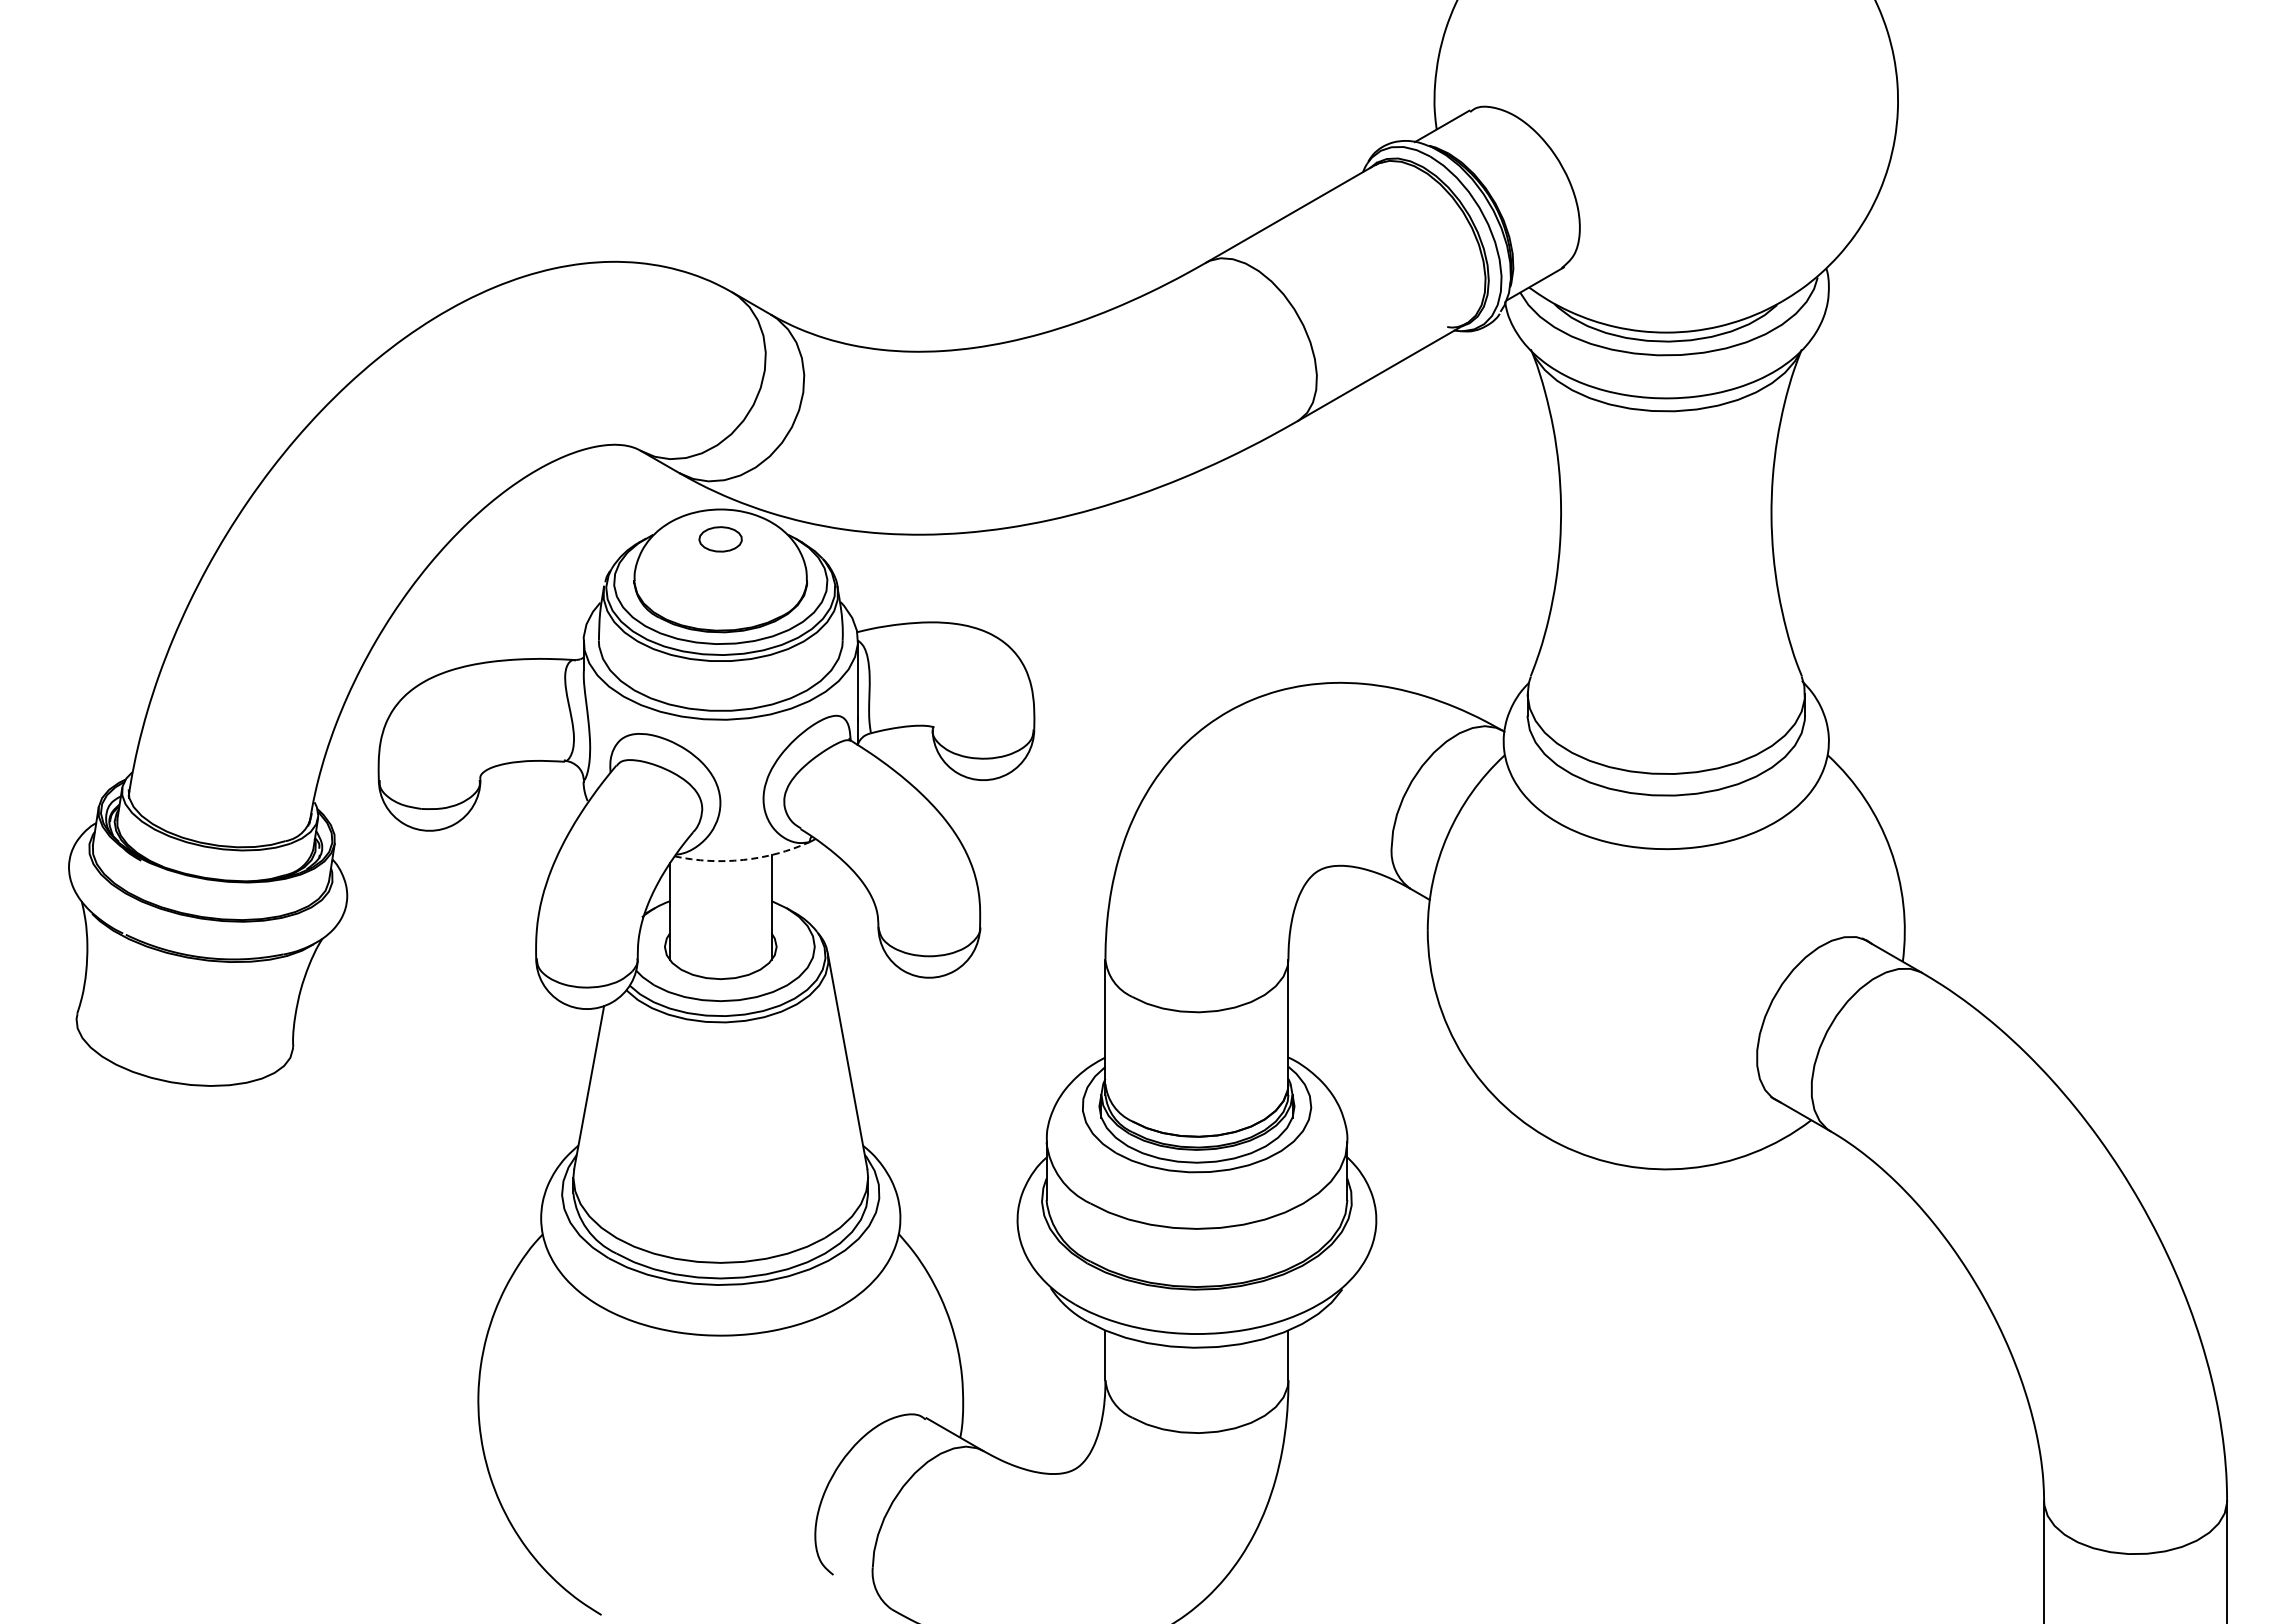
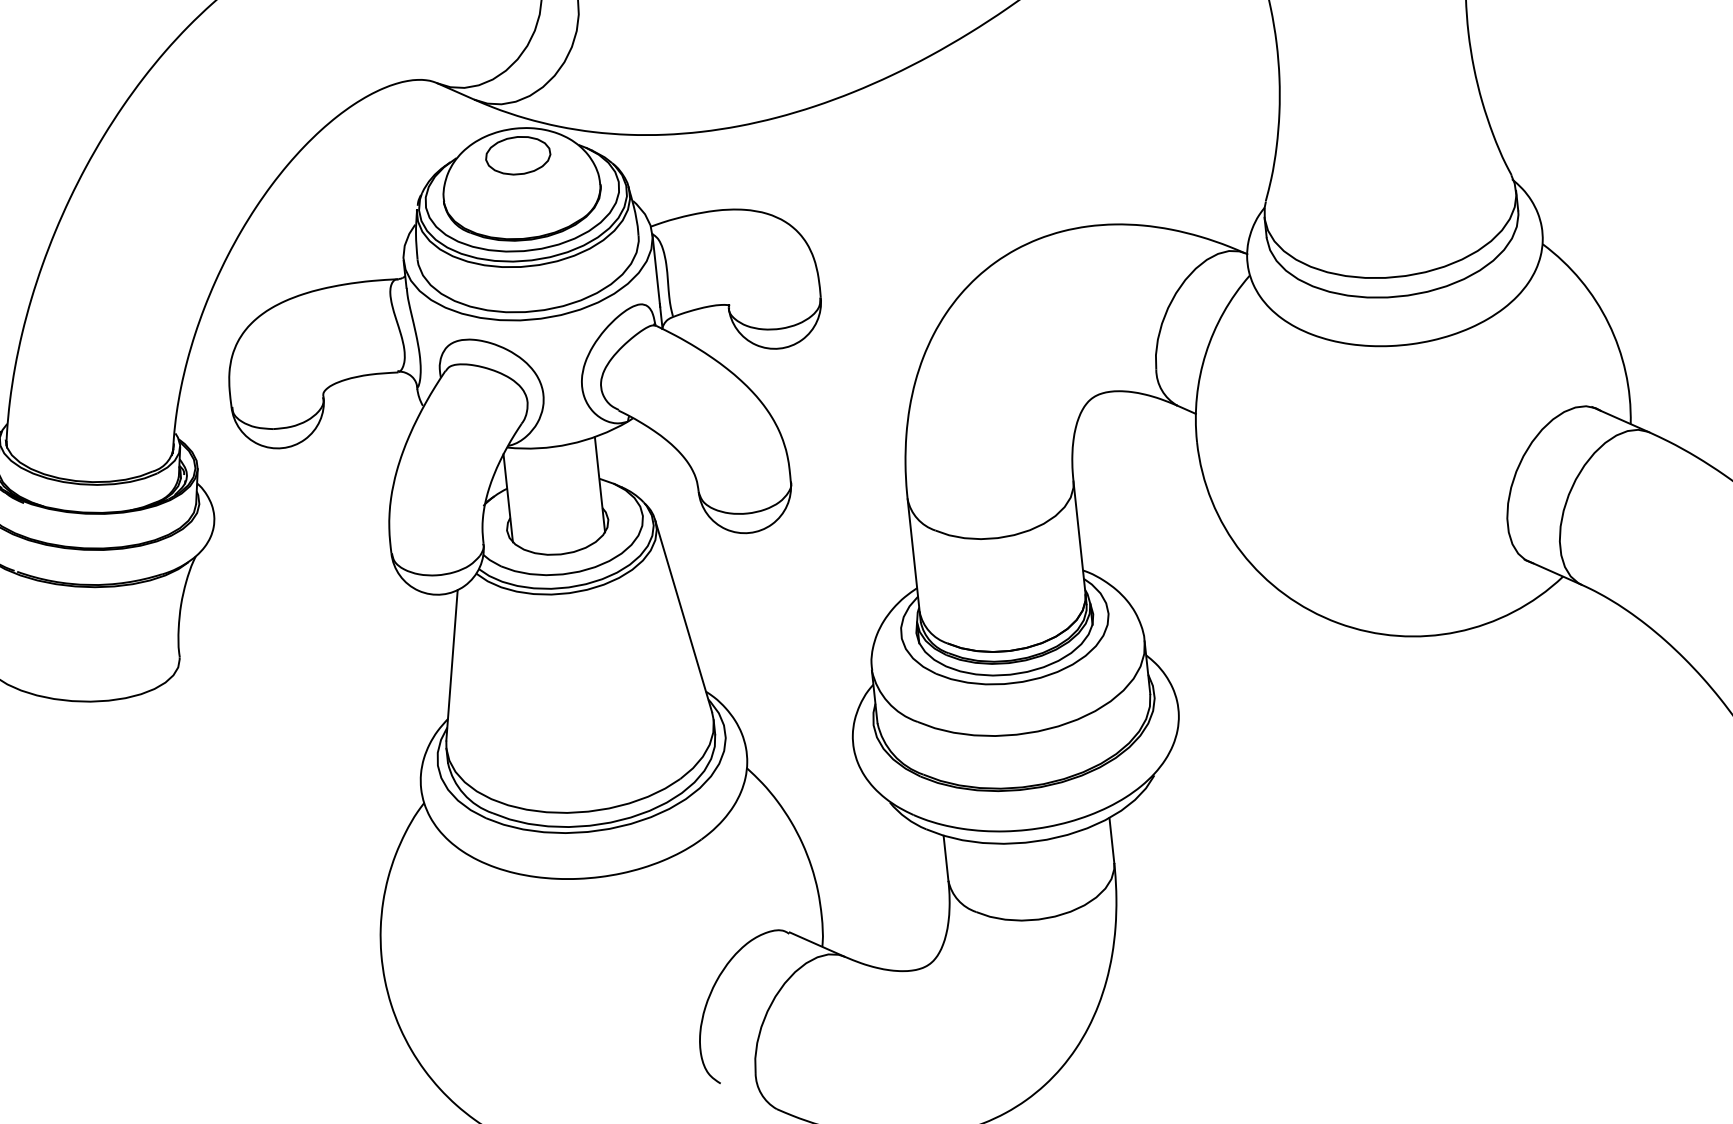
part: (720, 539) -> (517, 155), size x1.67
arc: (743, 859) -> (569, 443), dashed -> solid

